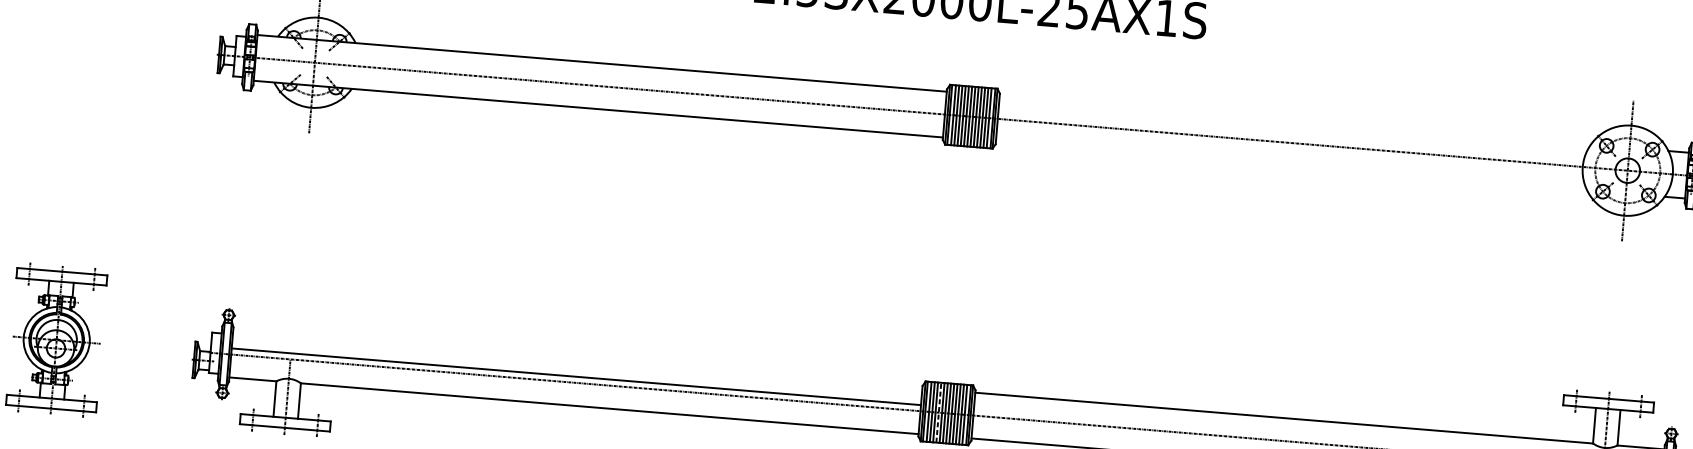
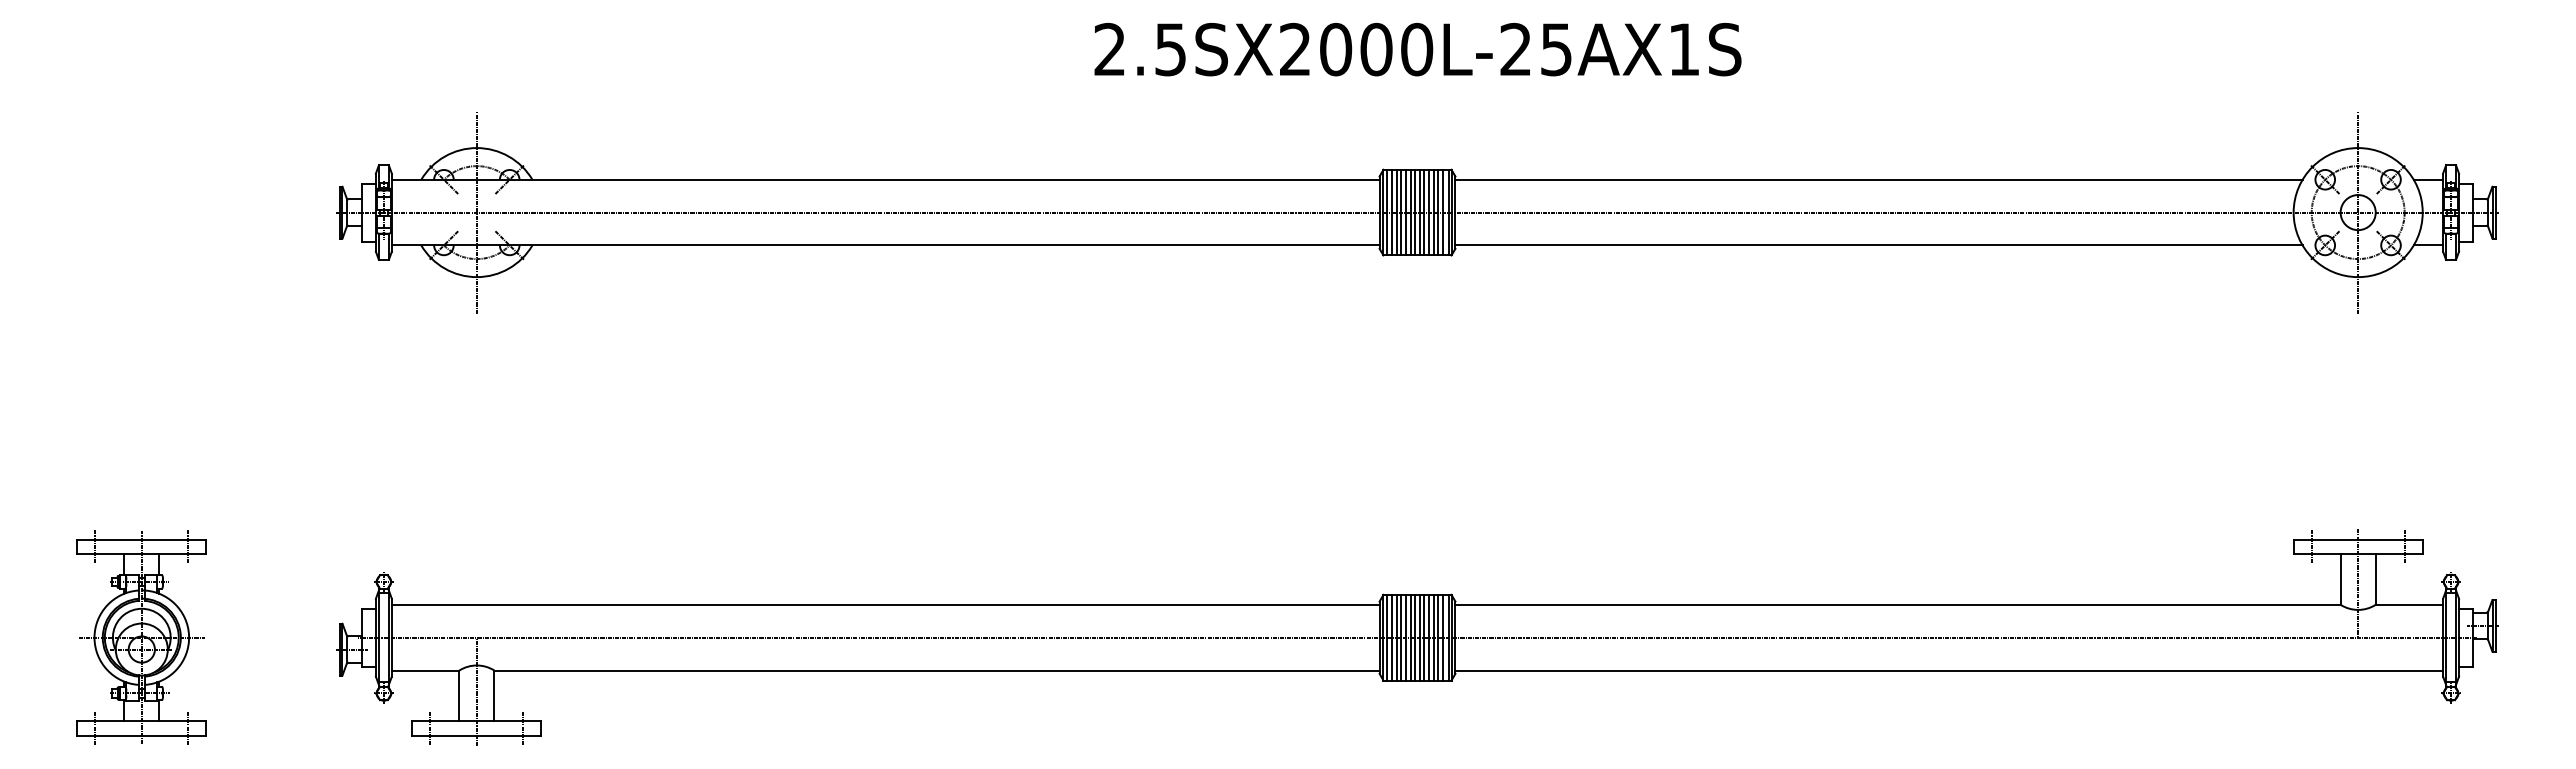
line: (1294, 120) -> (1878, 179), added
line: (1291, 166) -> (1878, 245), added
line: (576, 376) -> (885, 604), moved
line: (938, 412) -> (1405, 637), dashed -> solid

